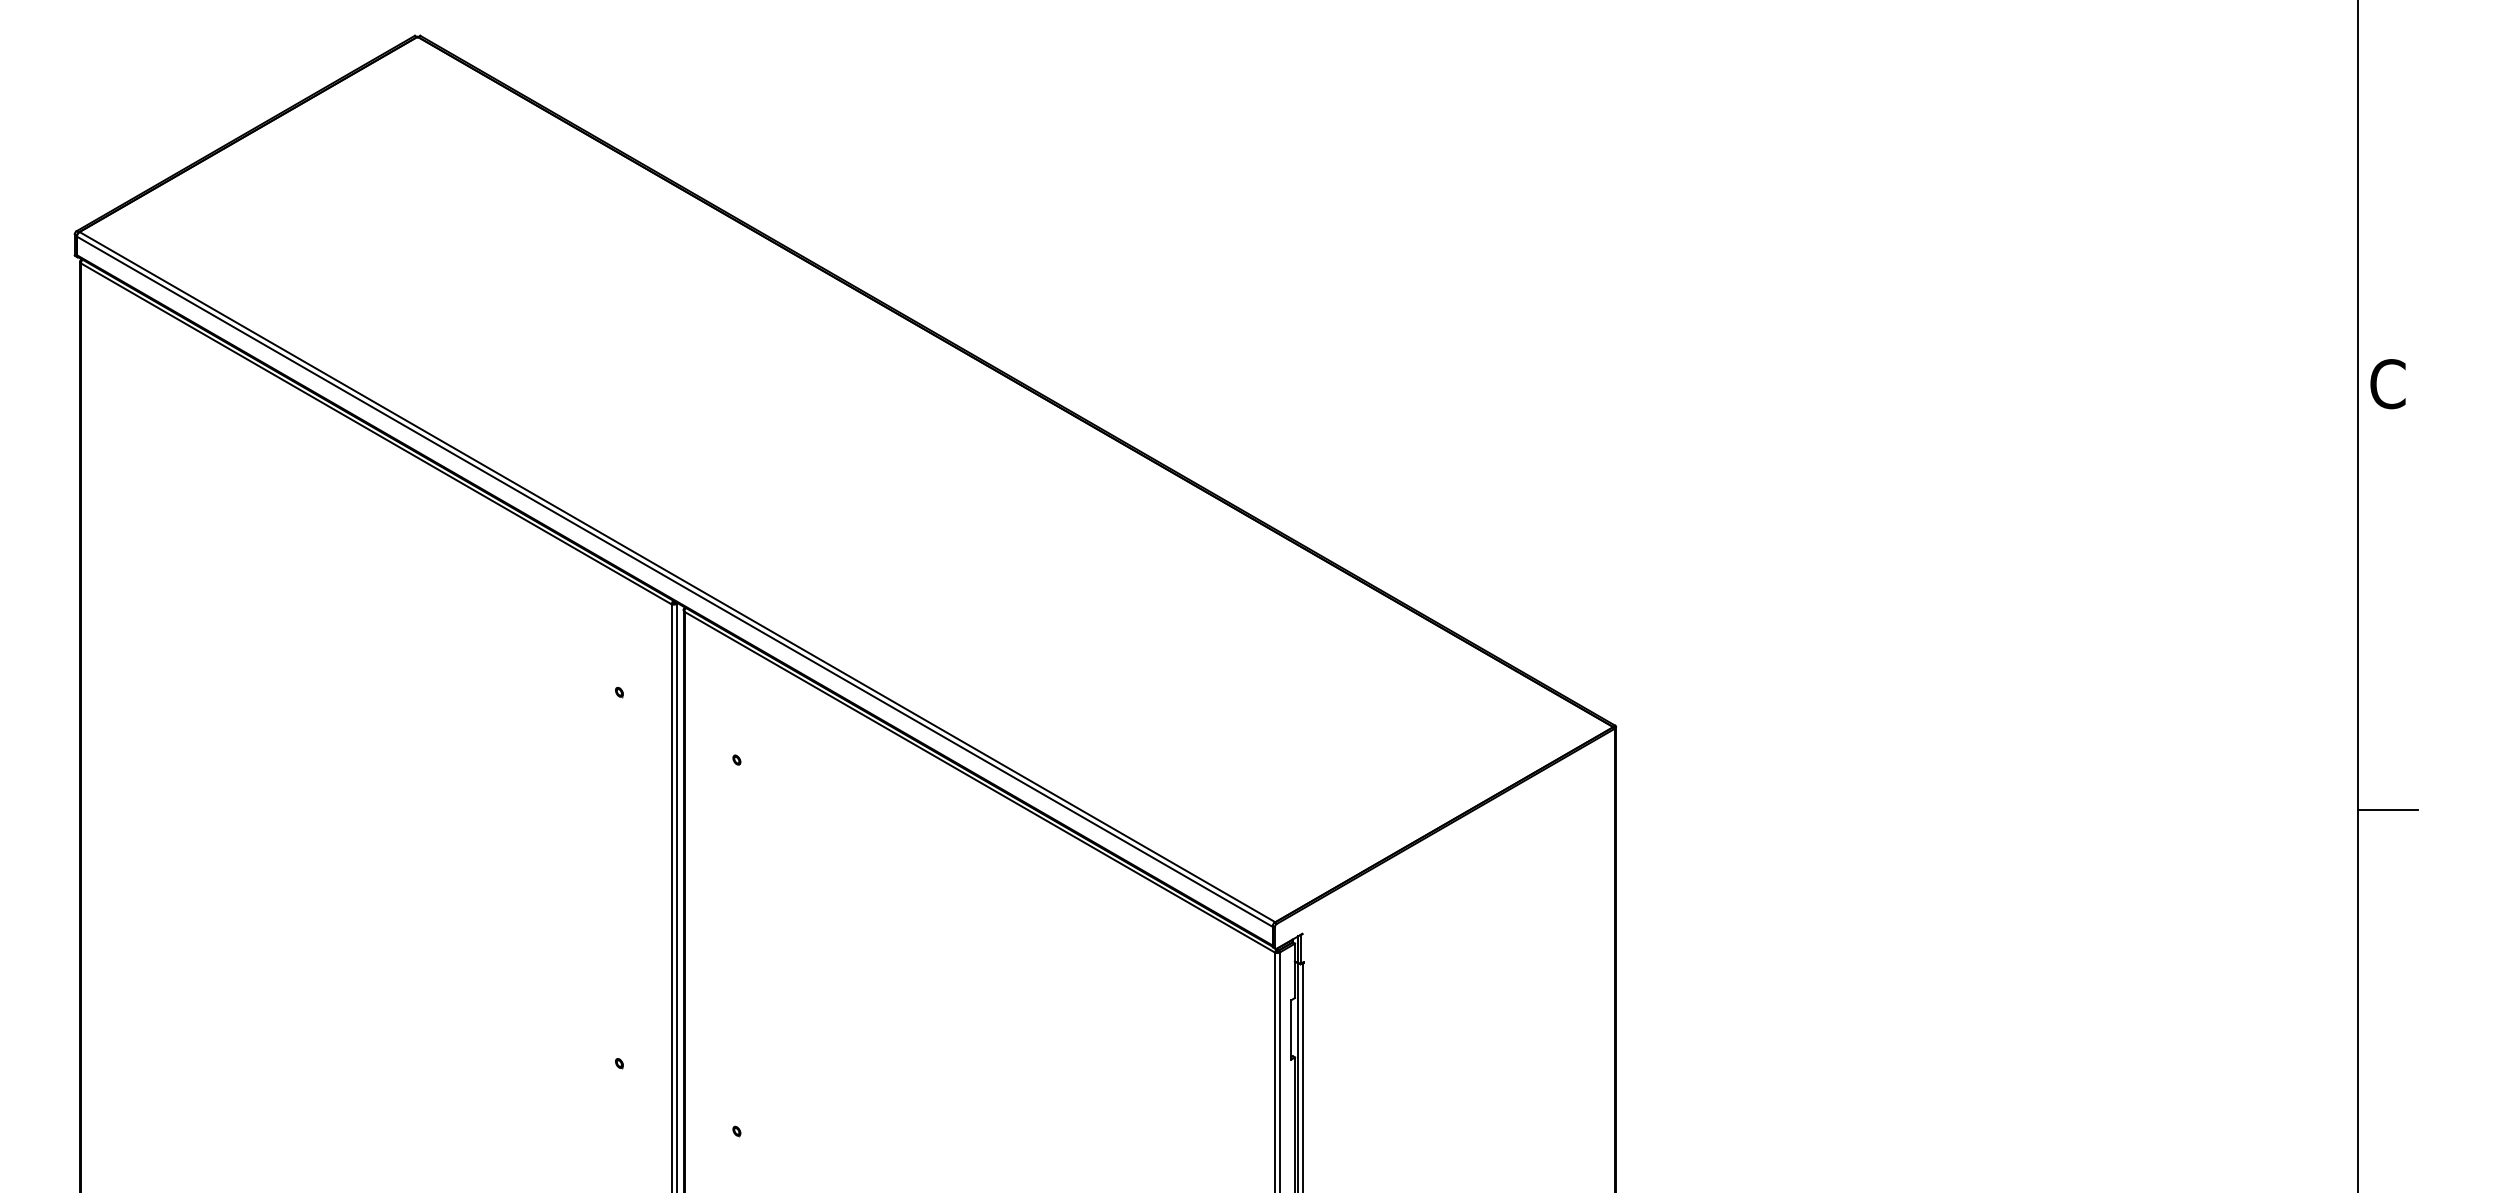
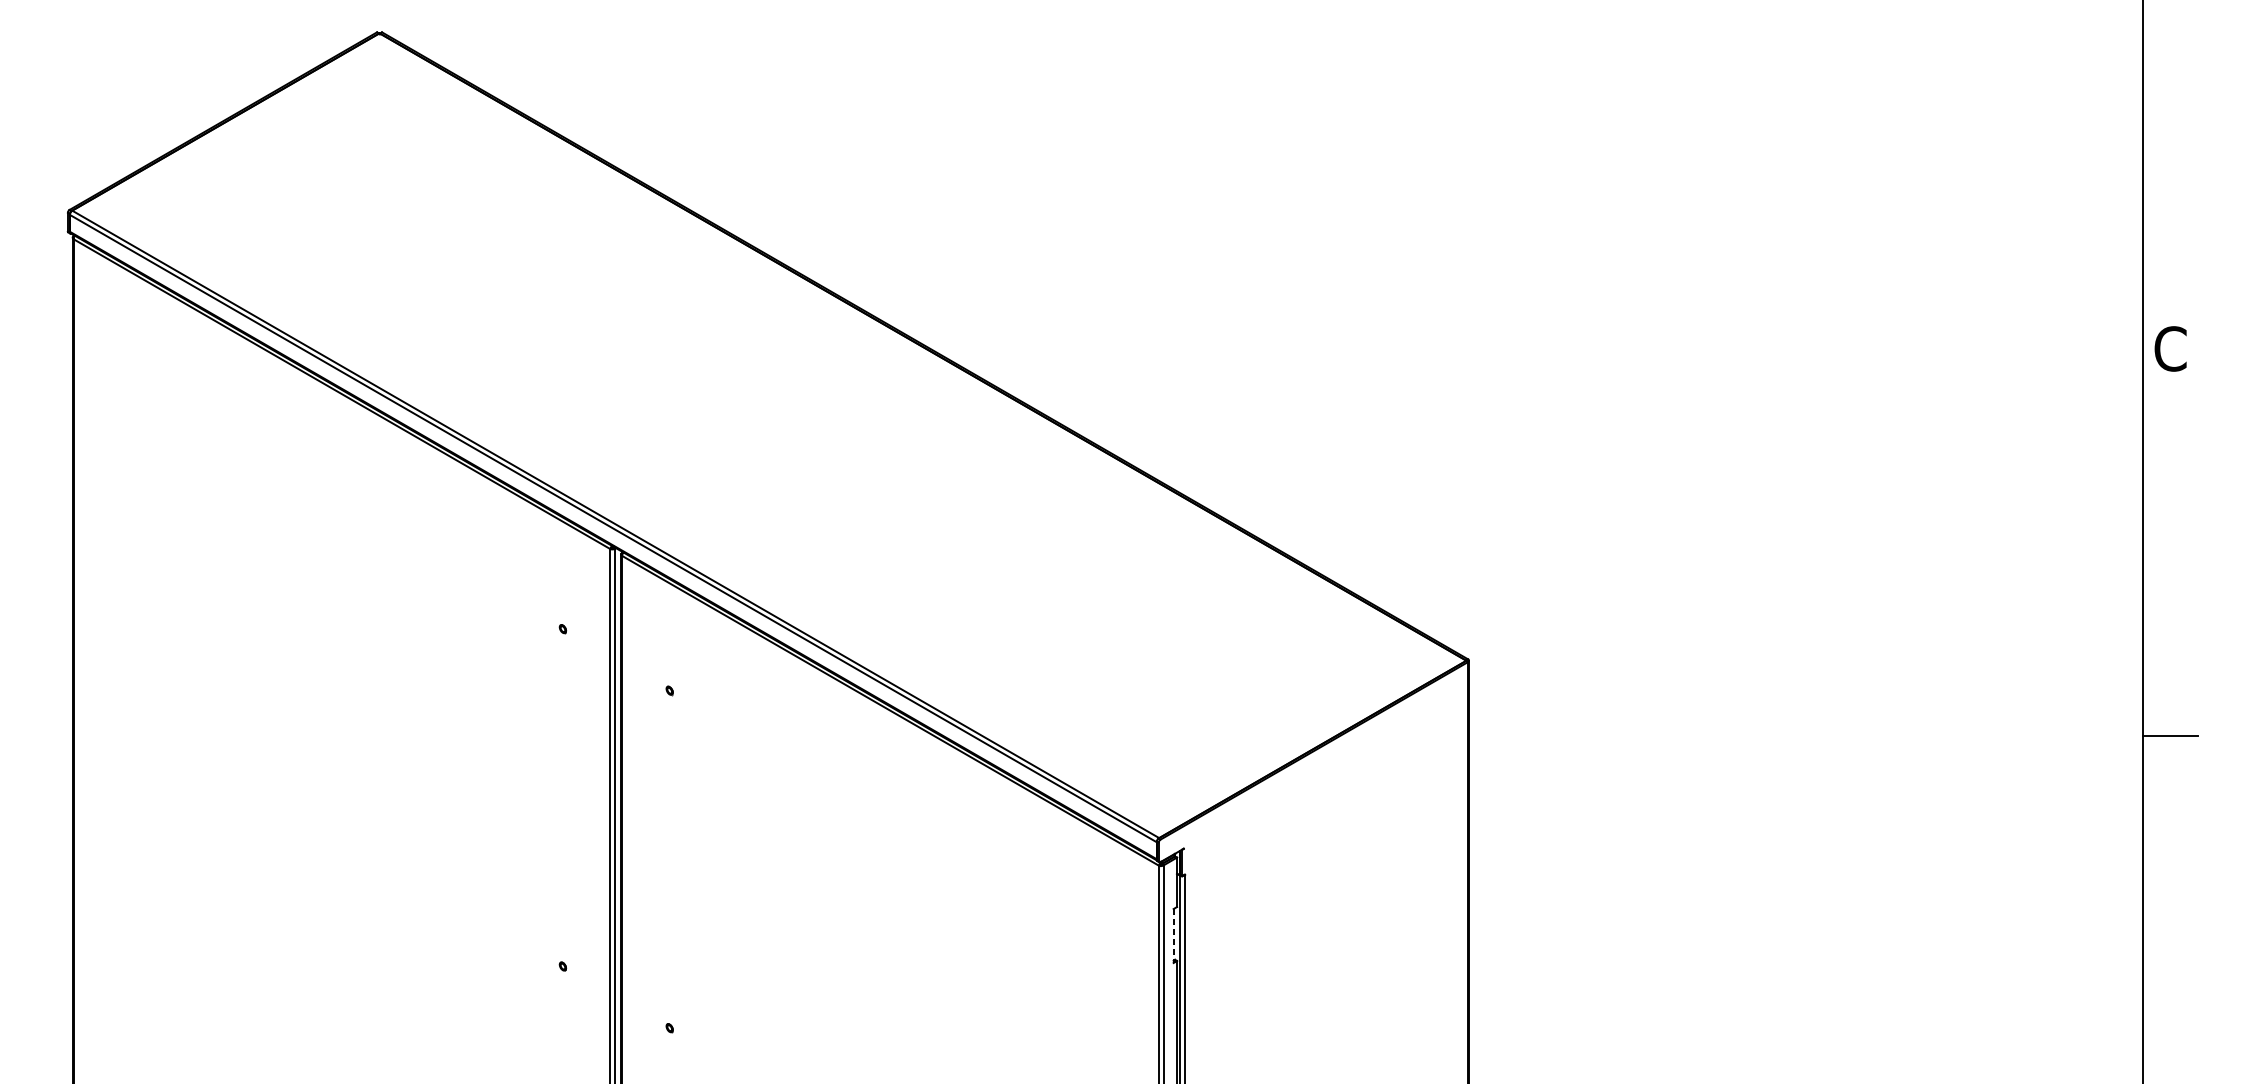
line: (1291, 1029) -> (1173, 935), solid -> dashed

